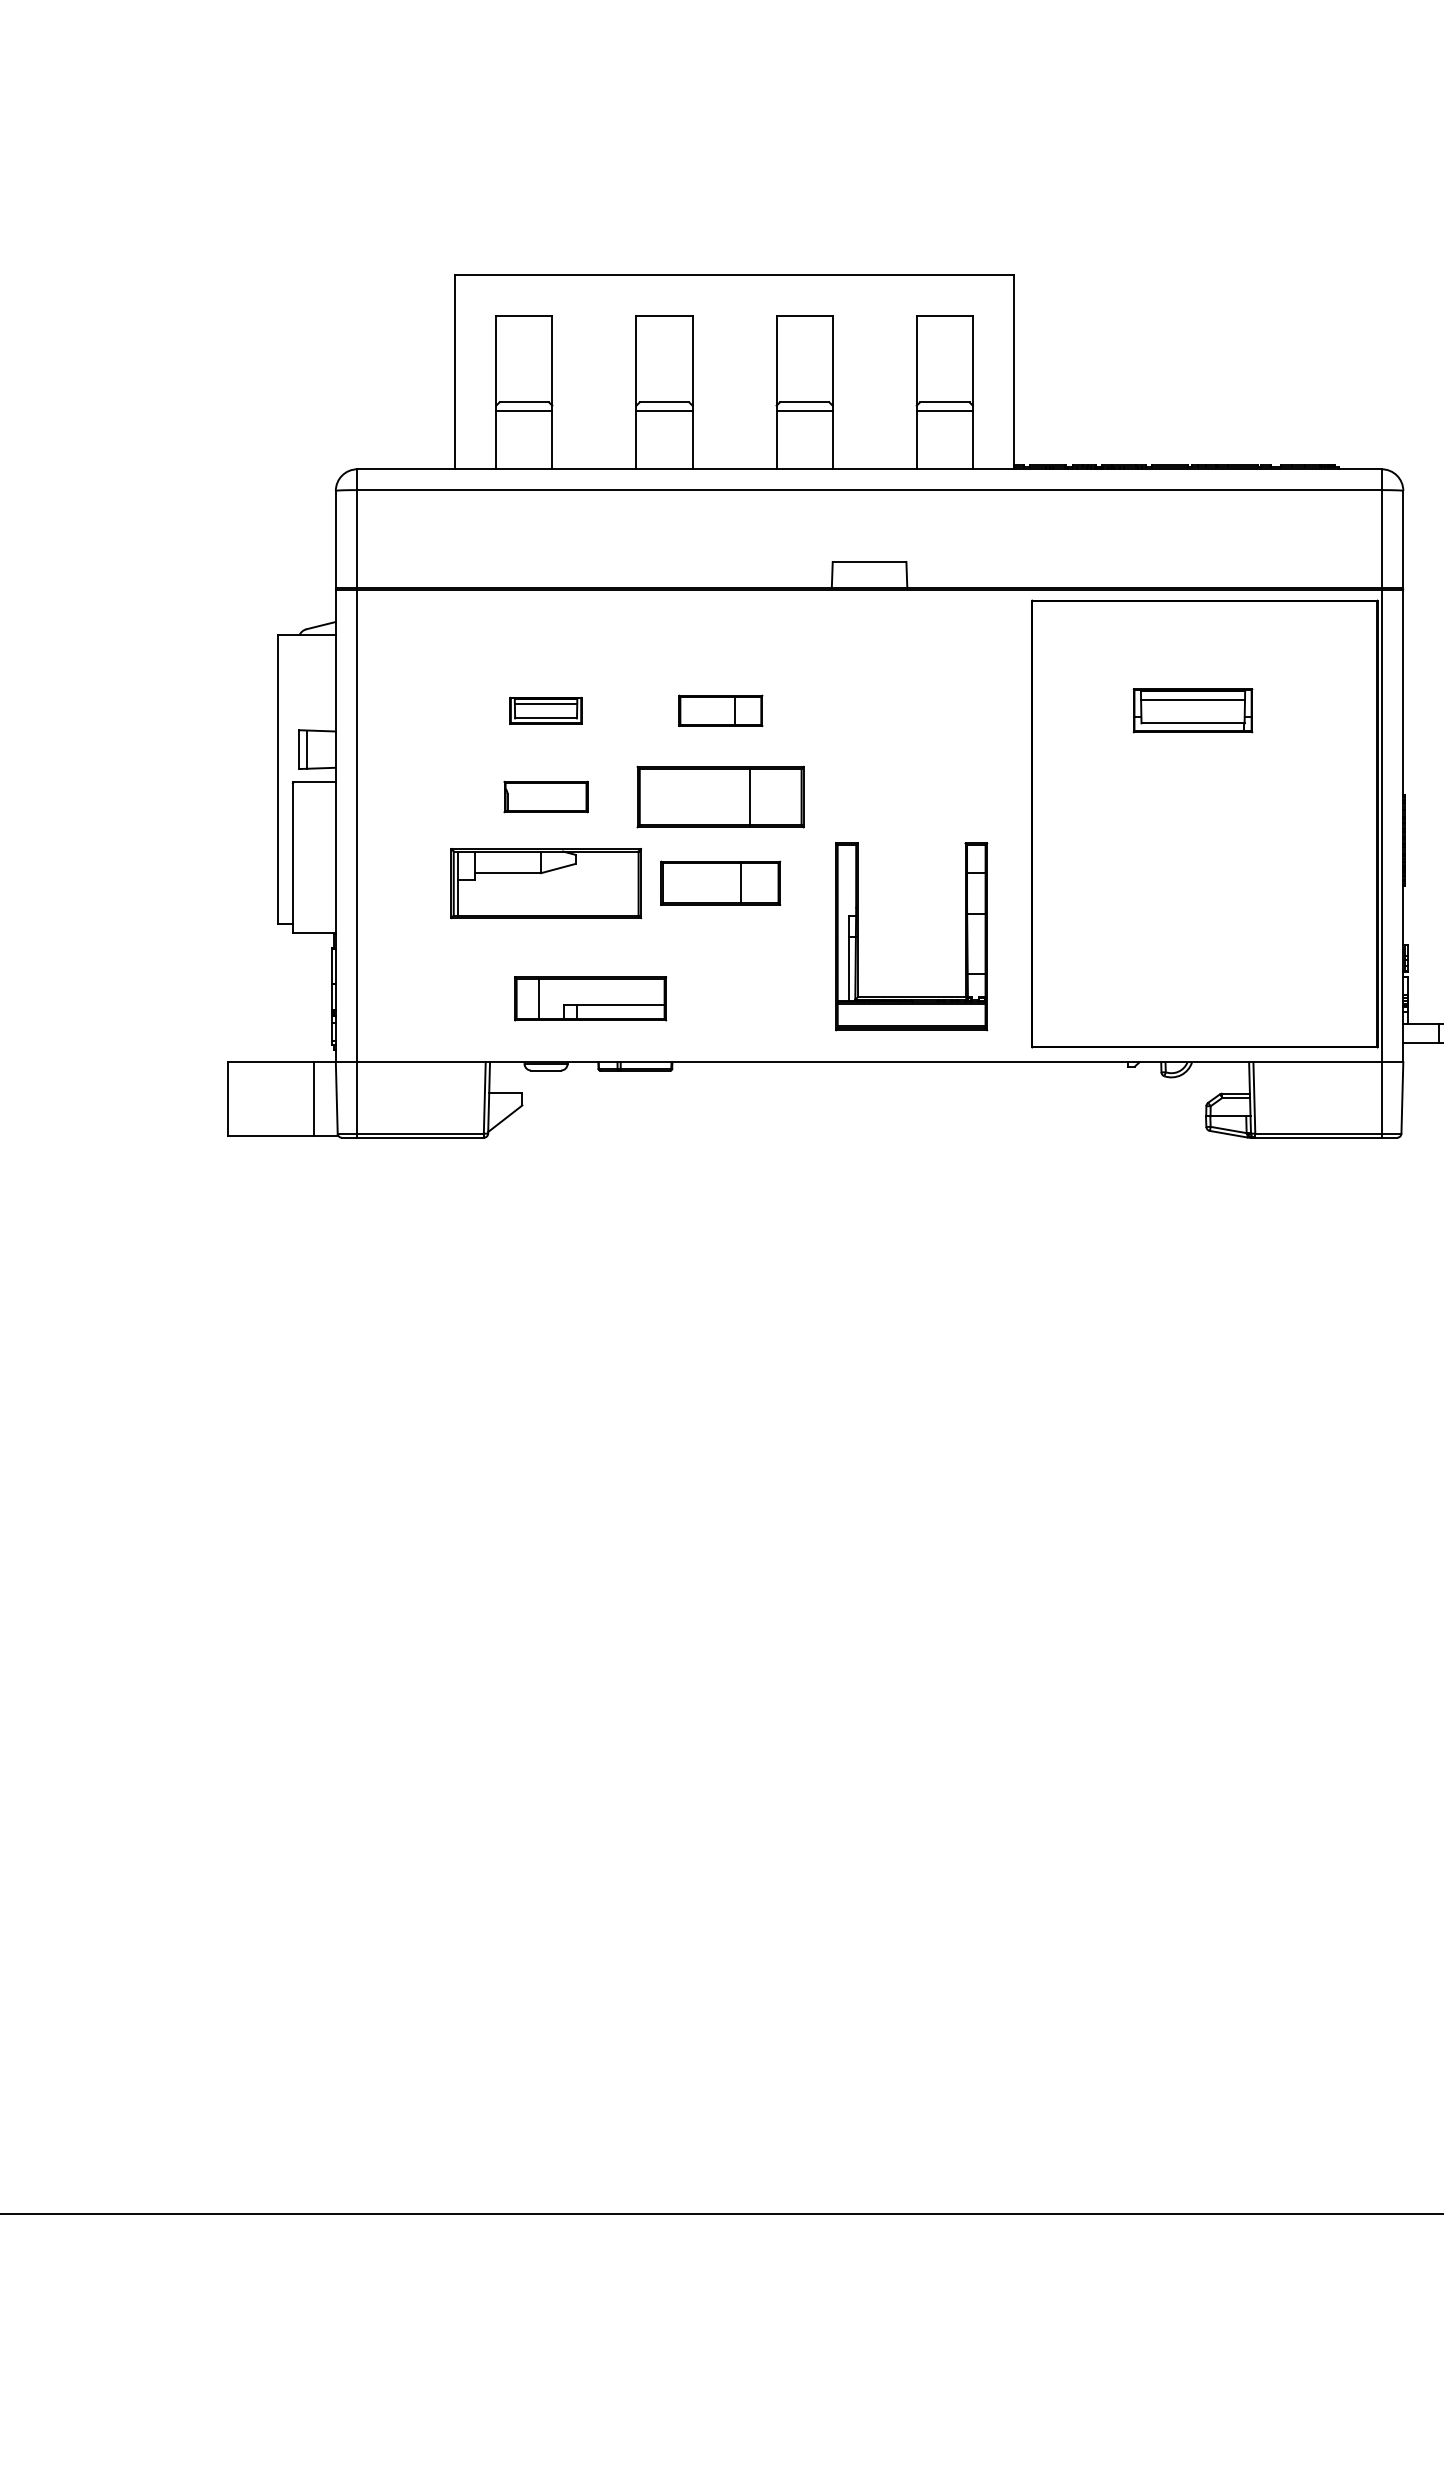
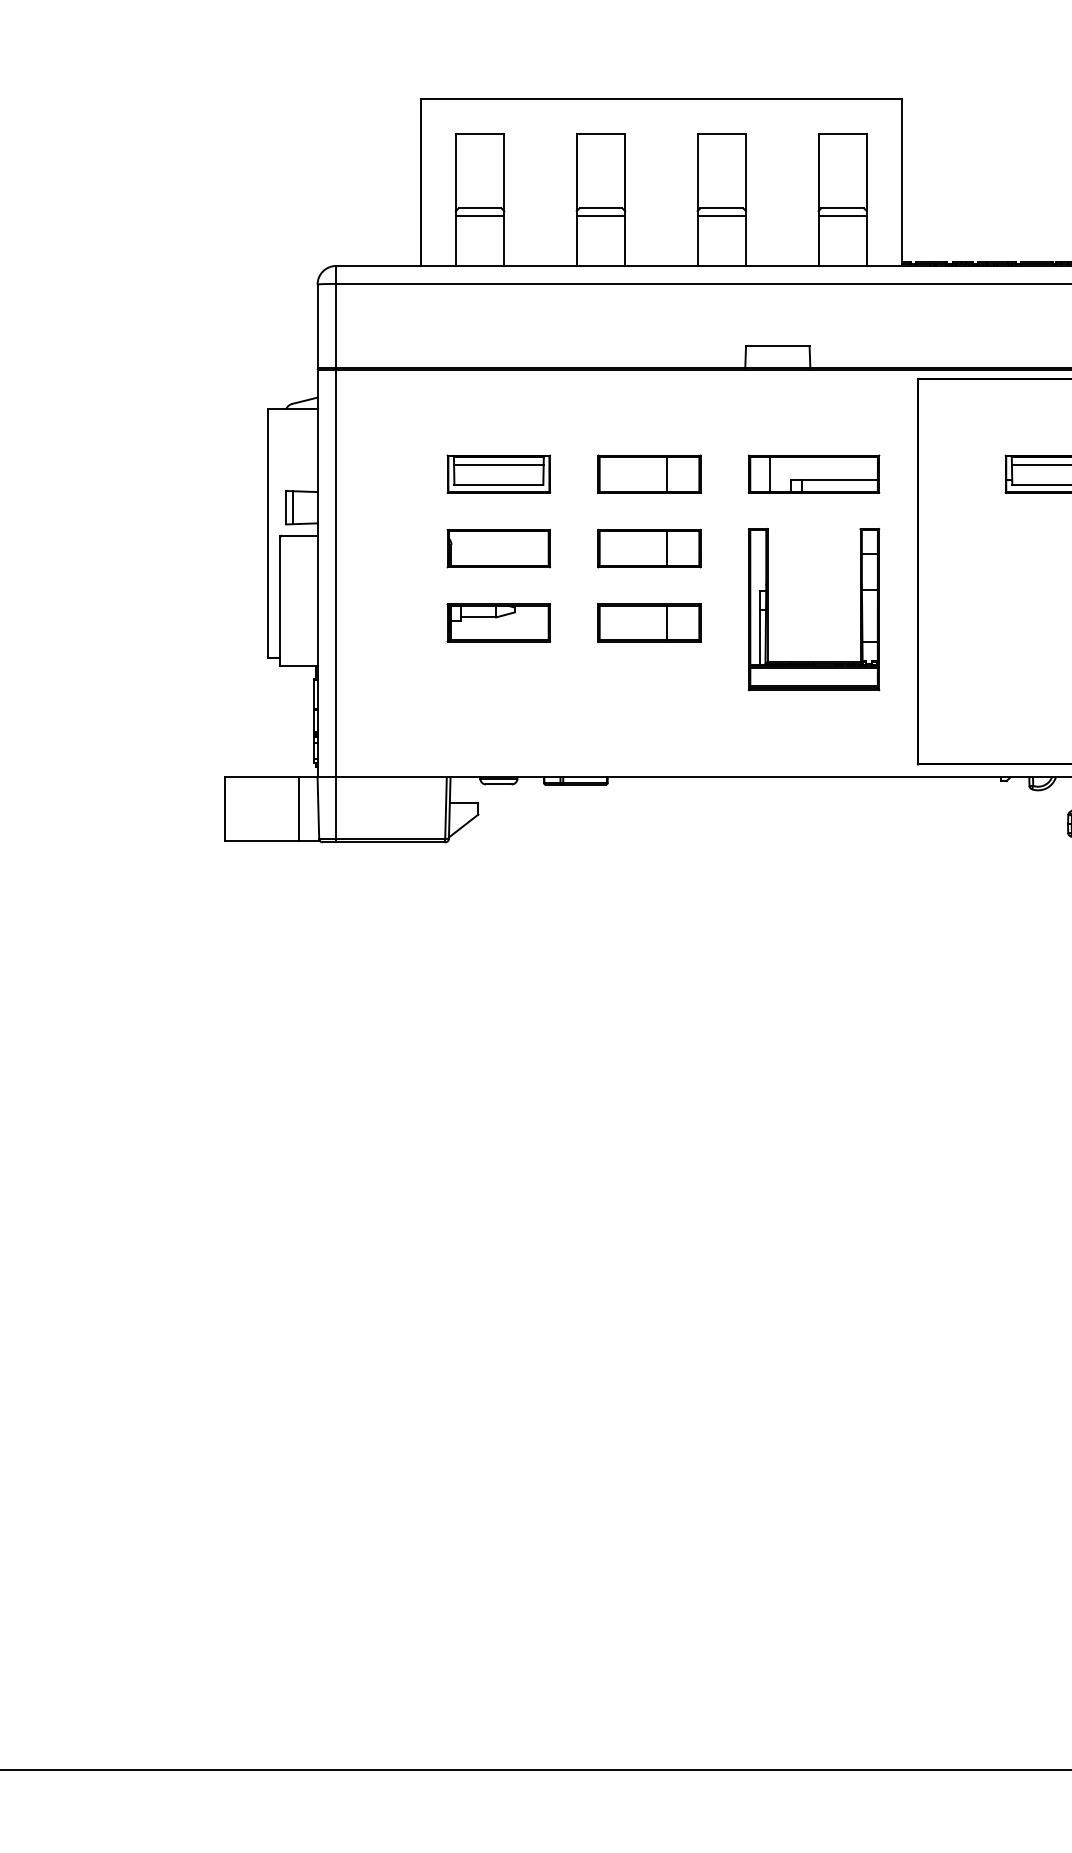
part: (545, 710) -> (498, 473), size x1.67
part: (720, 710) -> (649, 473), size x1.43
part: (545, 796) -> (498, 548), size x1.43
part: (720, 796) -> (649, 548), size x0.71
part: (545, 882) -> (498, 622), size x0.62
part: (858, 936) -> (768, 609), moved
part: (590, 998) -> (813, 473), moved

